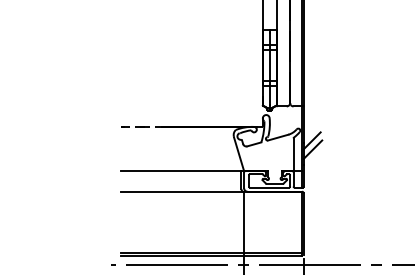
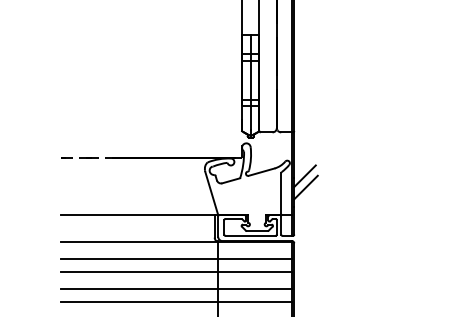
line: (211, 205) -> (176, 258), added
line: (211, 215) -> (176, 271), added
line: (211, 229) -> (176, 289), added
line: (211, 239) -> (176, 302), added

